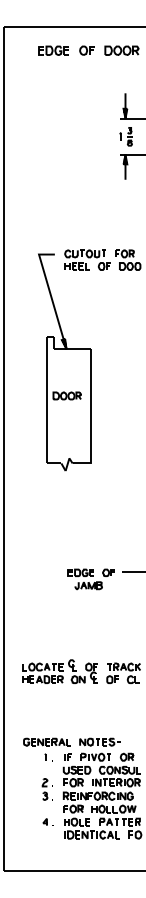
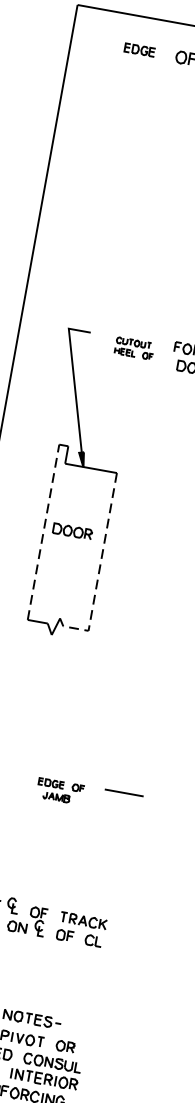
part: (53, 50) -> (139, 49), size x0.7
part: (87, 259) -> (134, 347), size x0.6
line: (46, 399) -> (43, 531), solid -> dashed
line: (90, 416) -> (99, 565), solid -> dashed
part: (90, 579) -> (59, 791), size x0.7

